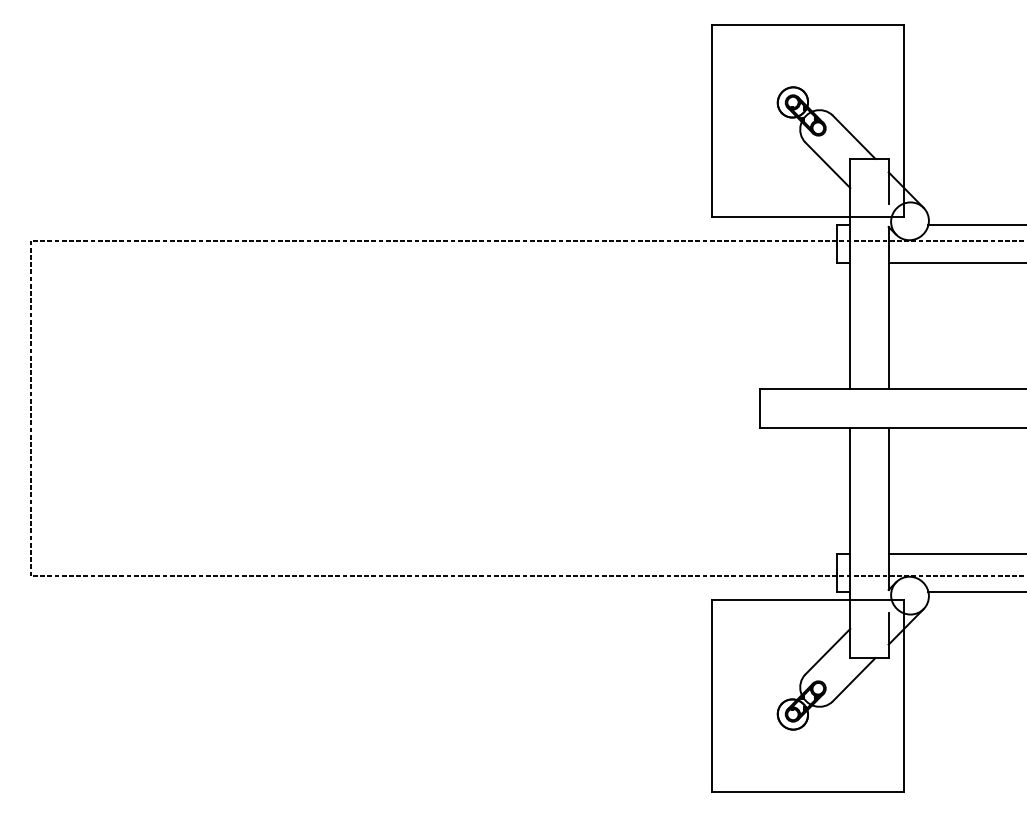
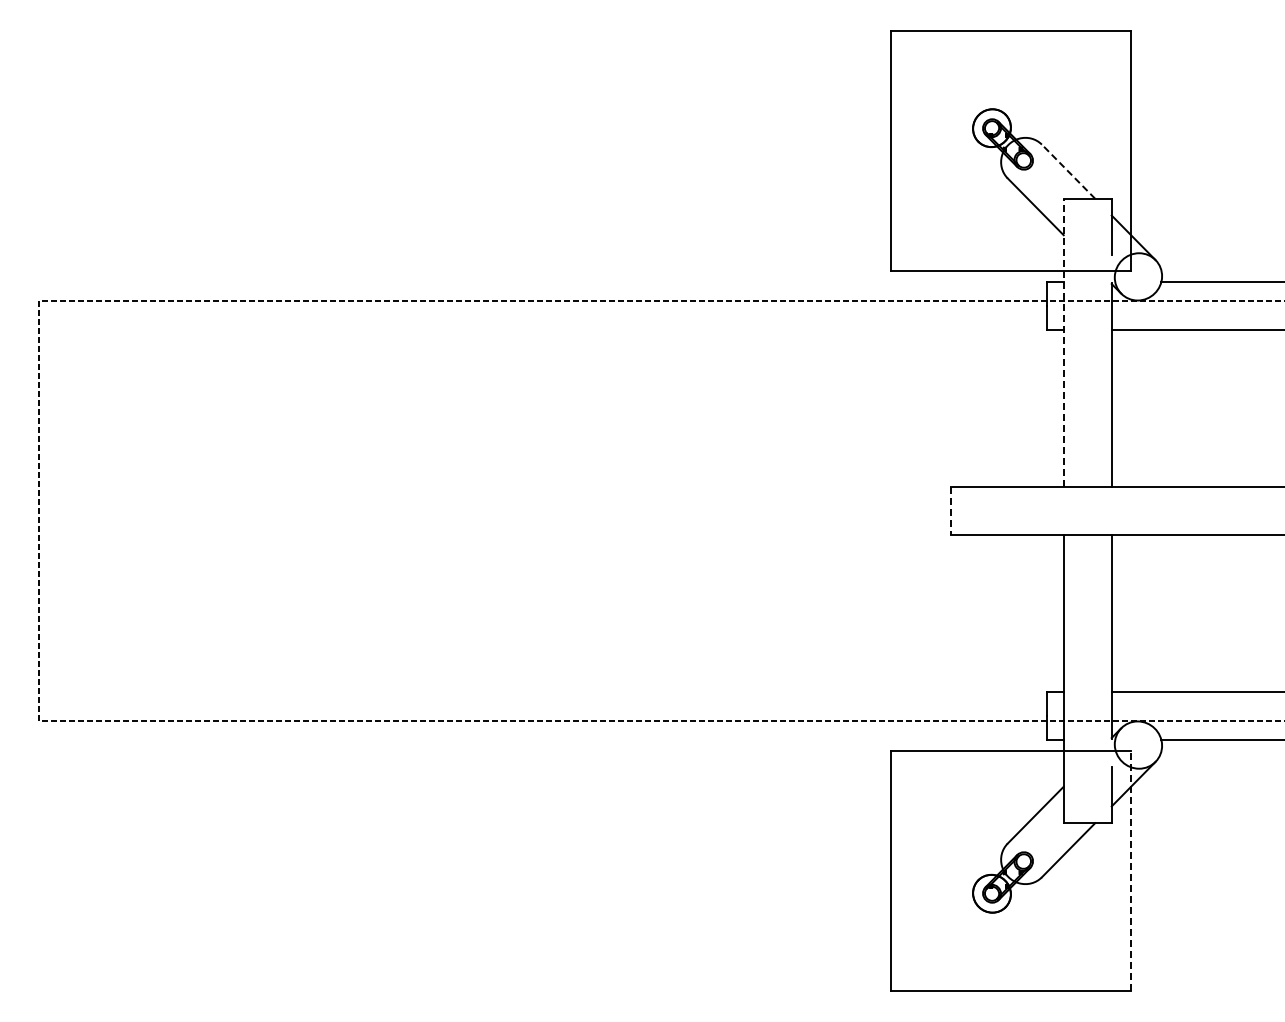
line: (854, 137) -> (1068, 171), solid -> dashed
line: (850, 273) -> (1063, 342), solid -> dashed
line: (760, 408) -> (951, 511), solid -> dashed
line: (904, 695) -> (1131, 870), solid -> dashed

